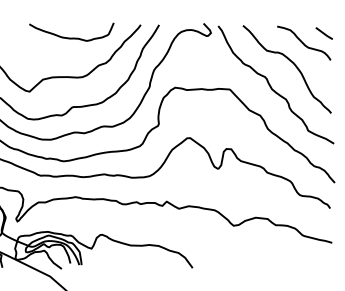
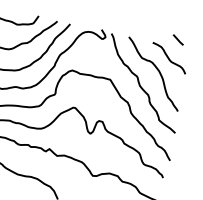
line: (323, 33) -> (177, 39), moved

